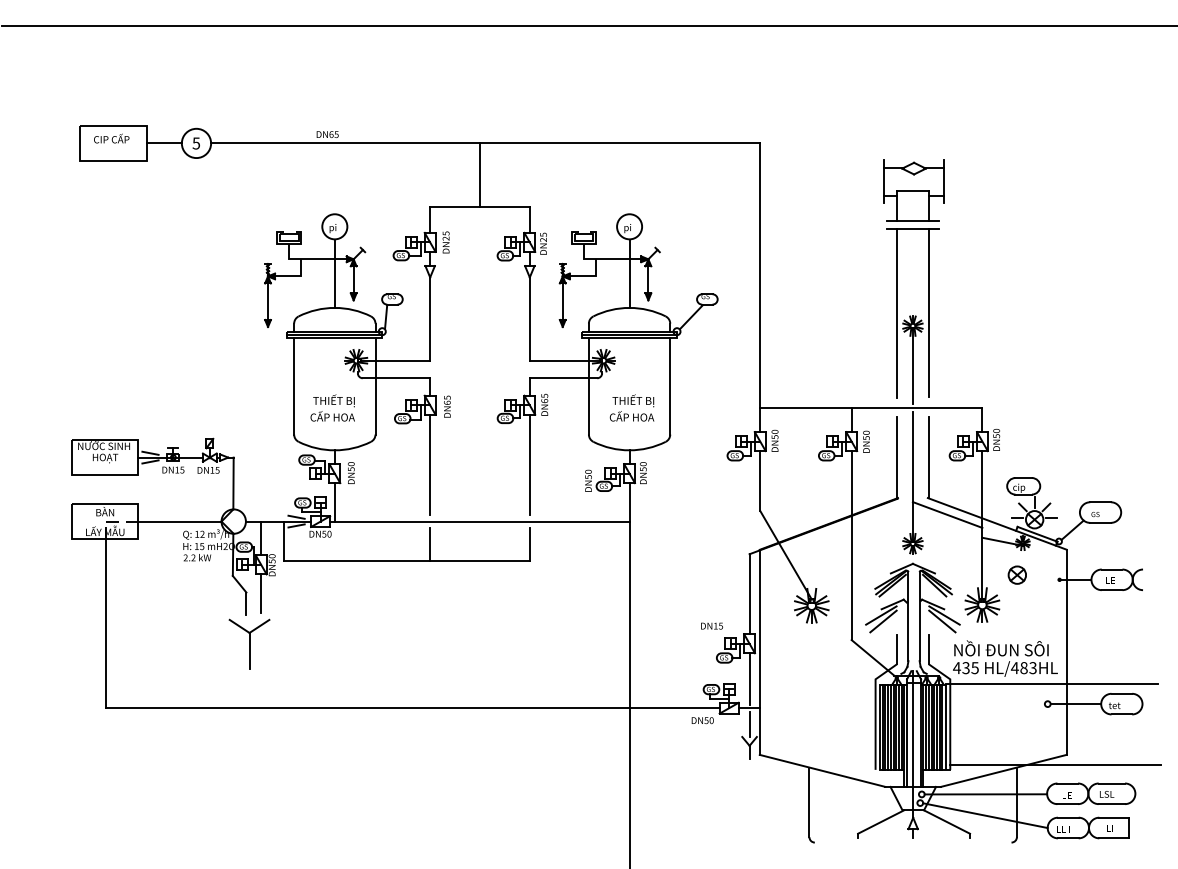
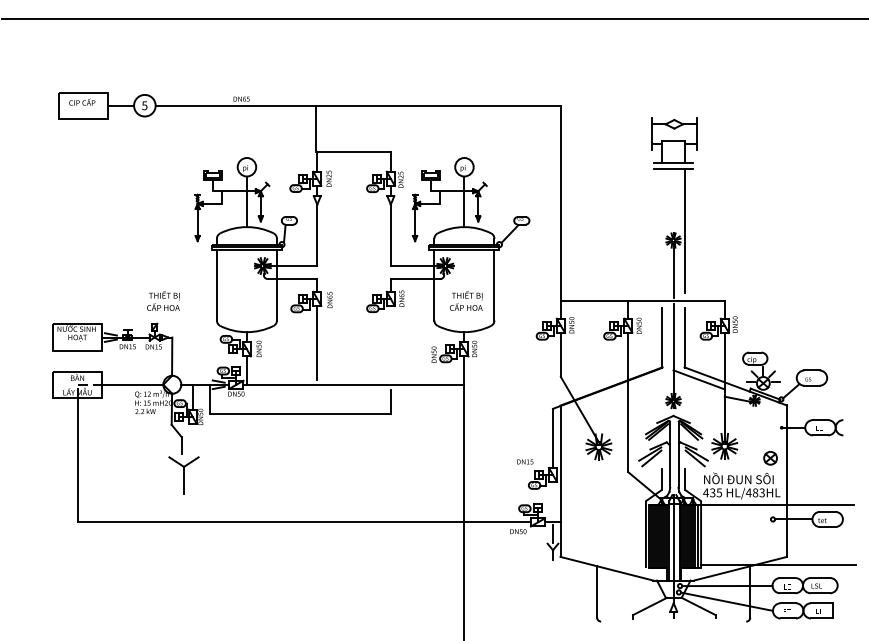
line: (480, 174) -> (316, 128), moved
line: (896, 313) -> (661, 231), removed
text: (332, 407) -> (163, 300), moved
line: (529, 464) -> (390, 342), removed
line: (430, 544) -> (317, 401), removed
part: (1017, 575) -> (770, 458), moved
line: (261, 593) -> (192, 437), removed
line: (750, 678) -> (553, 500), removed

